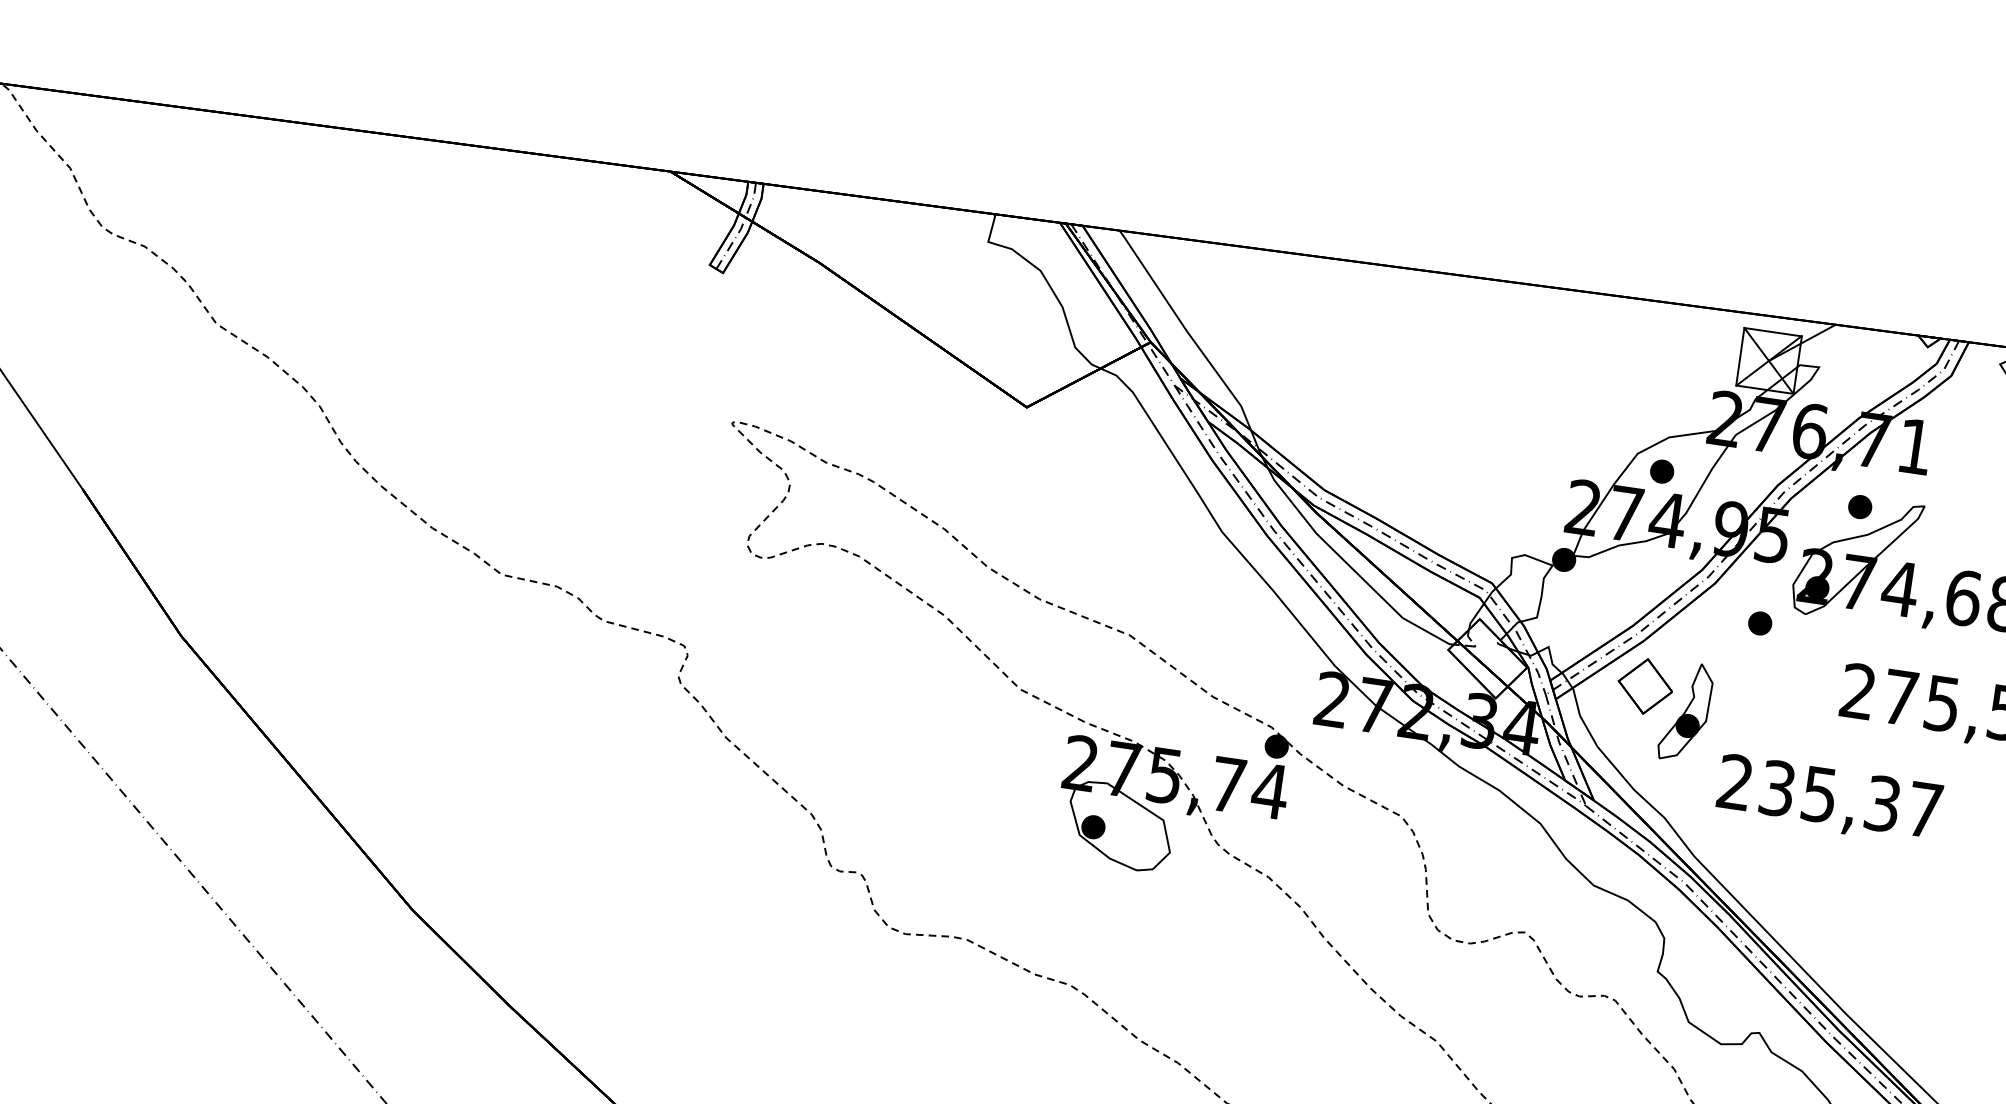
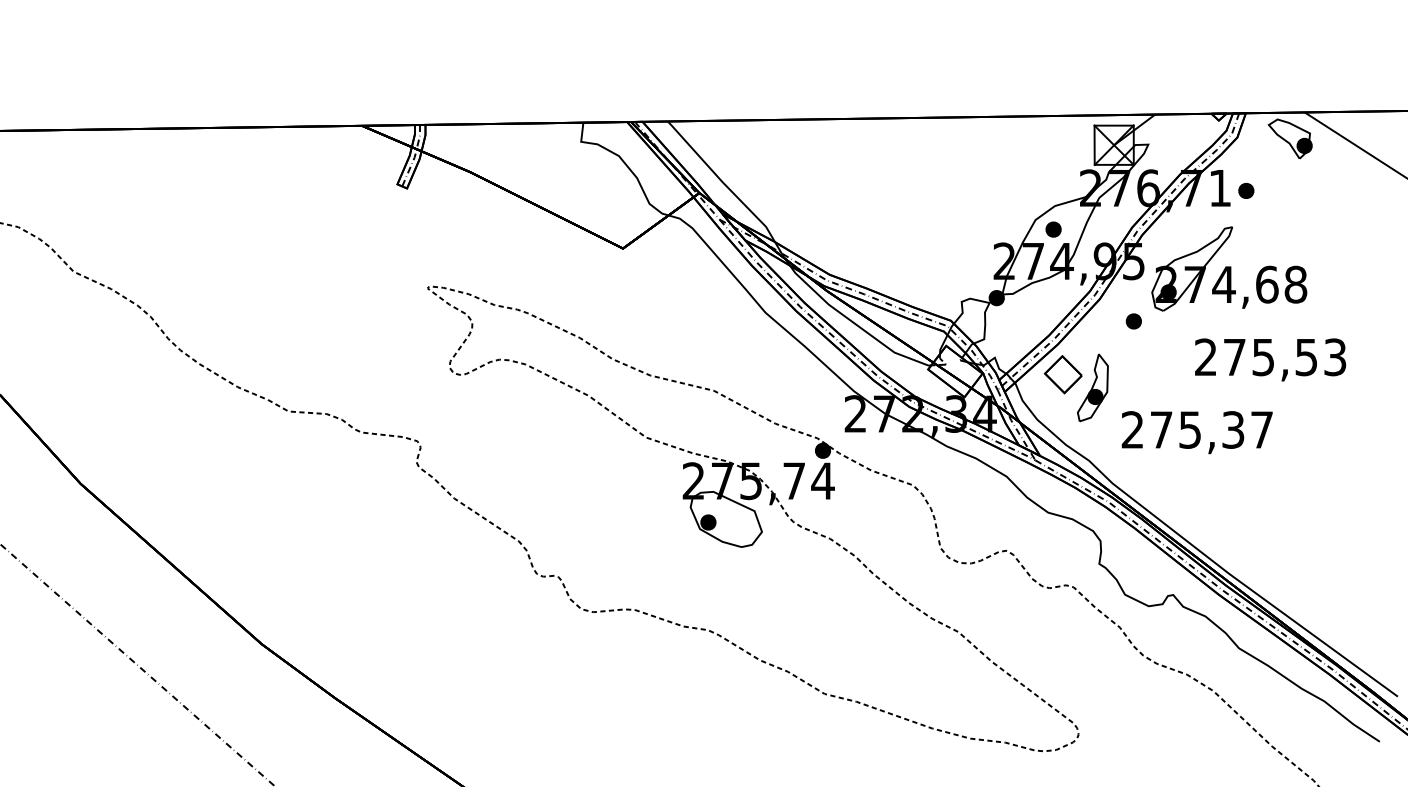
part: (1860, 506) -> (1246, 190), moved
text: (1777, 787) -> (1161, 429), 235,37 -> 275,37

